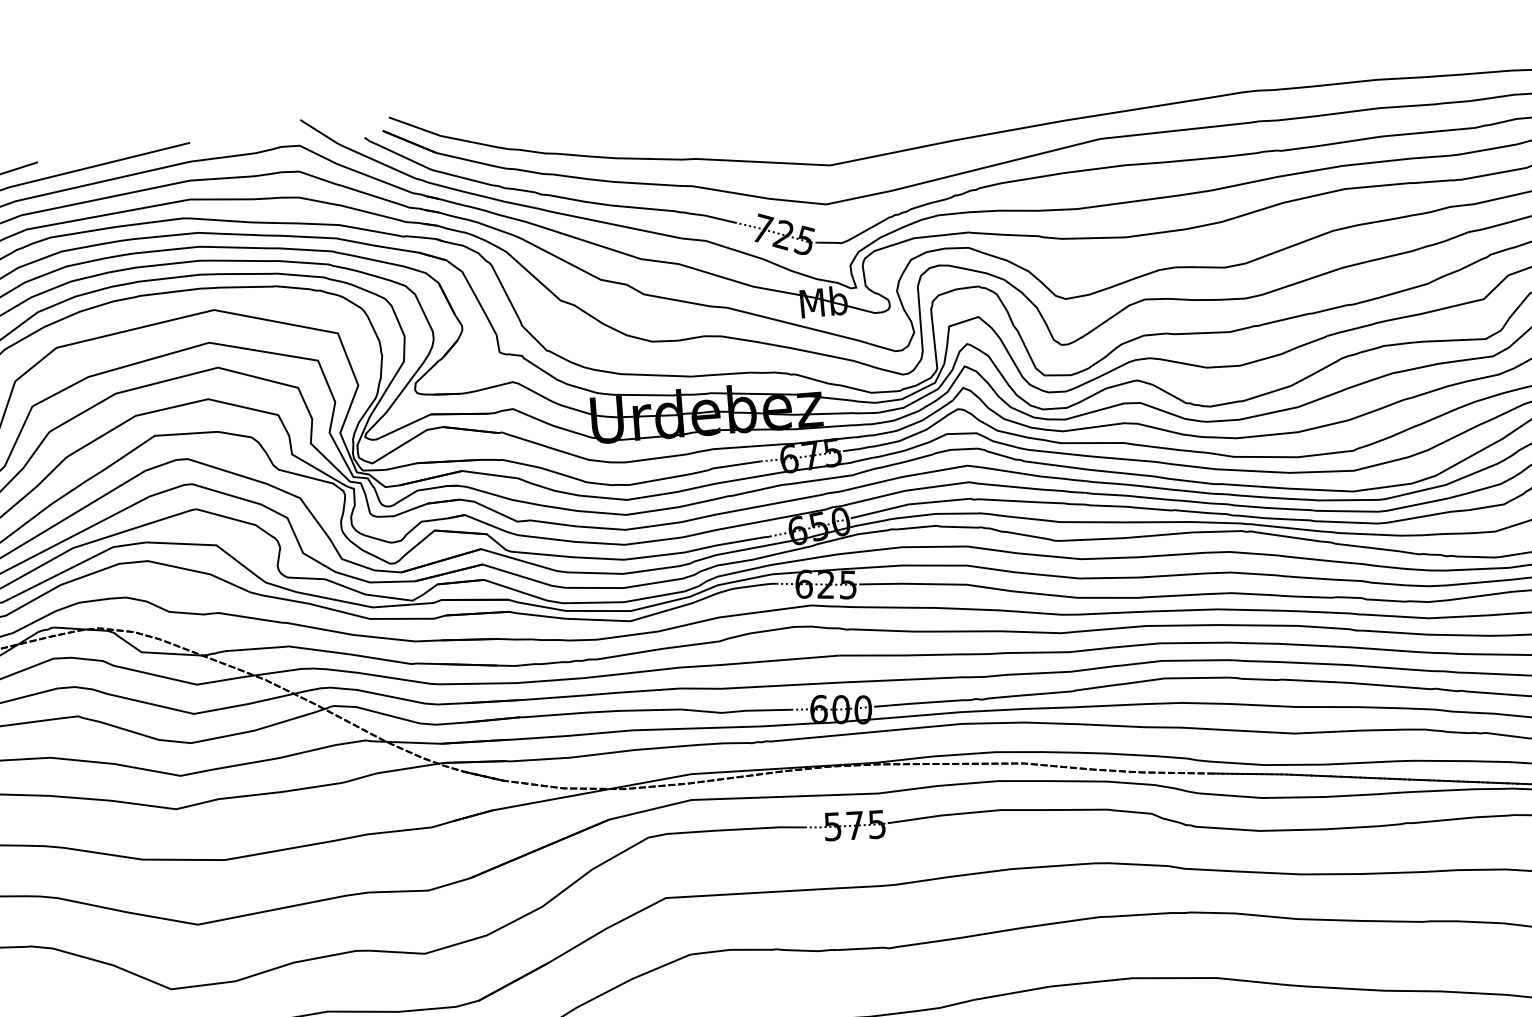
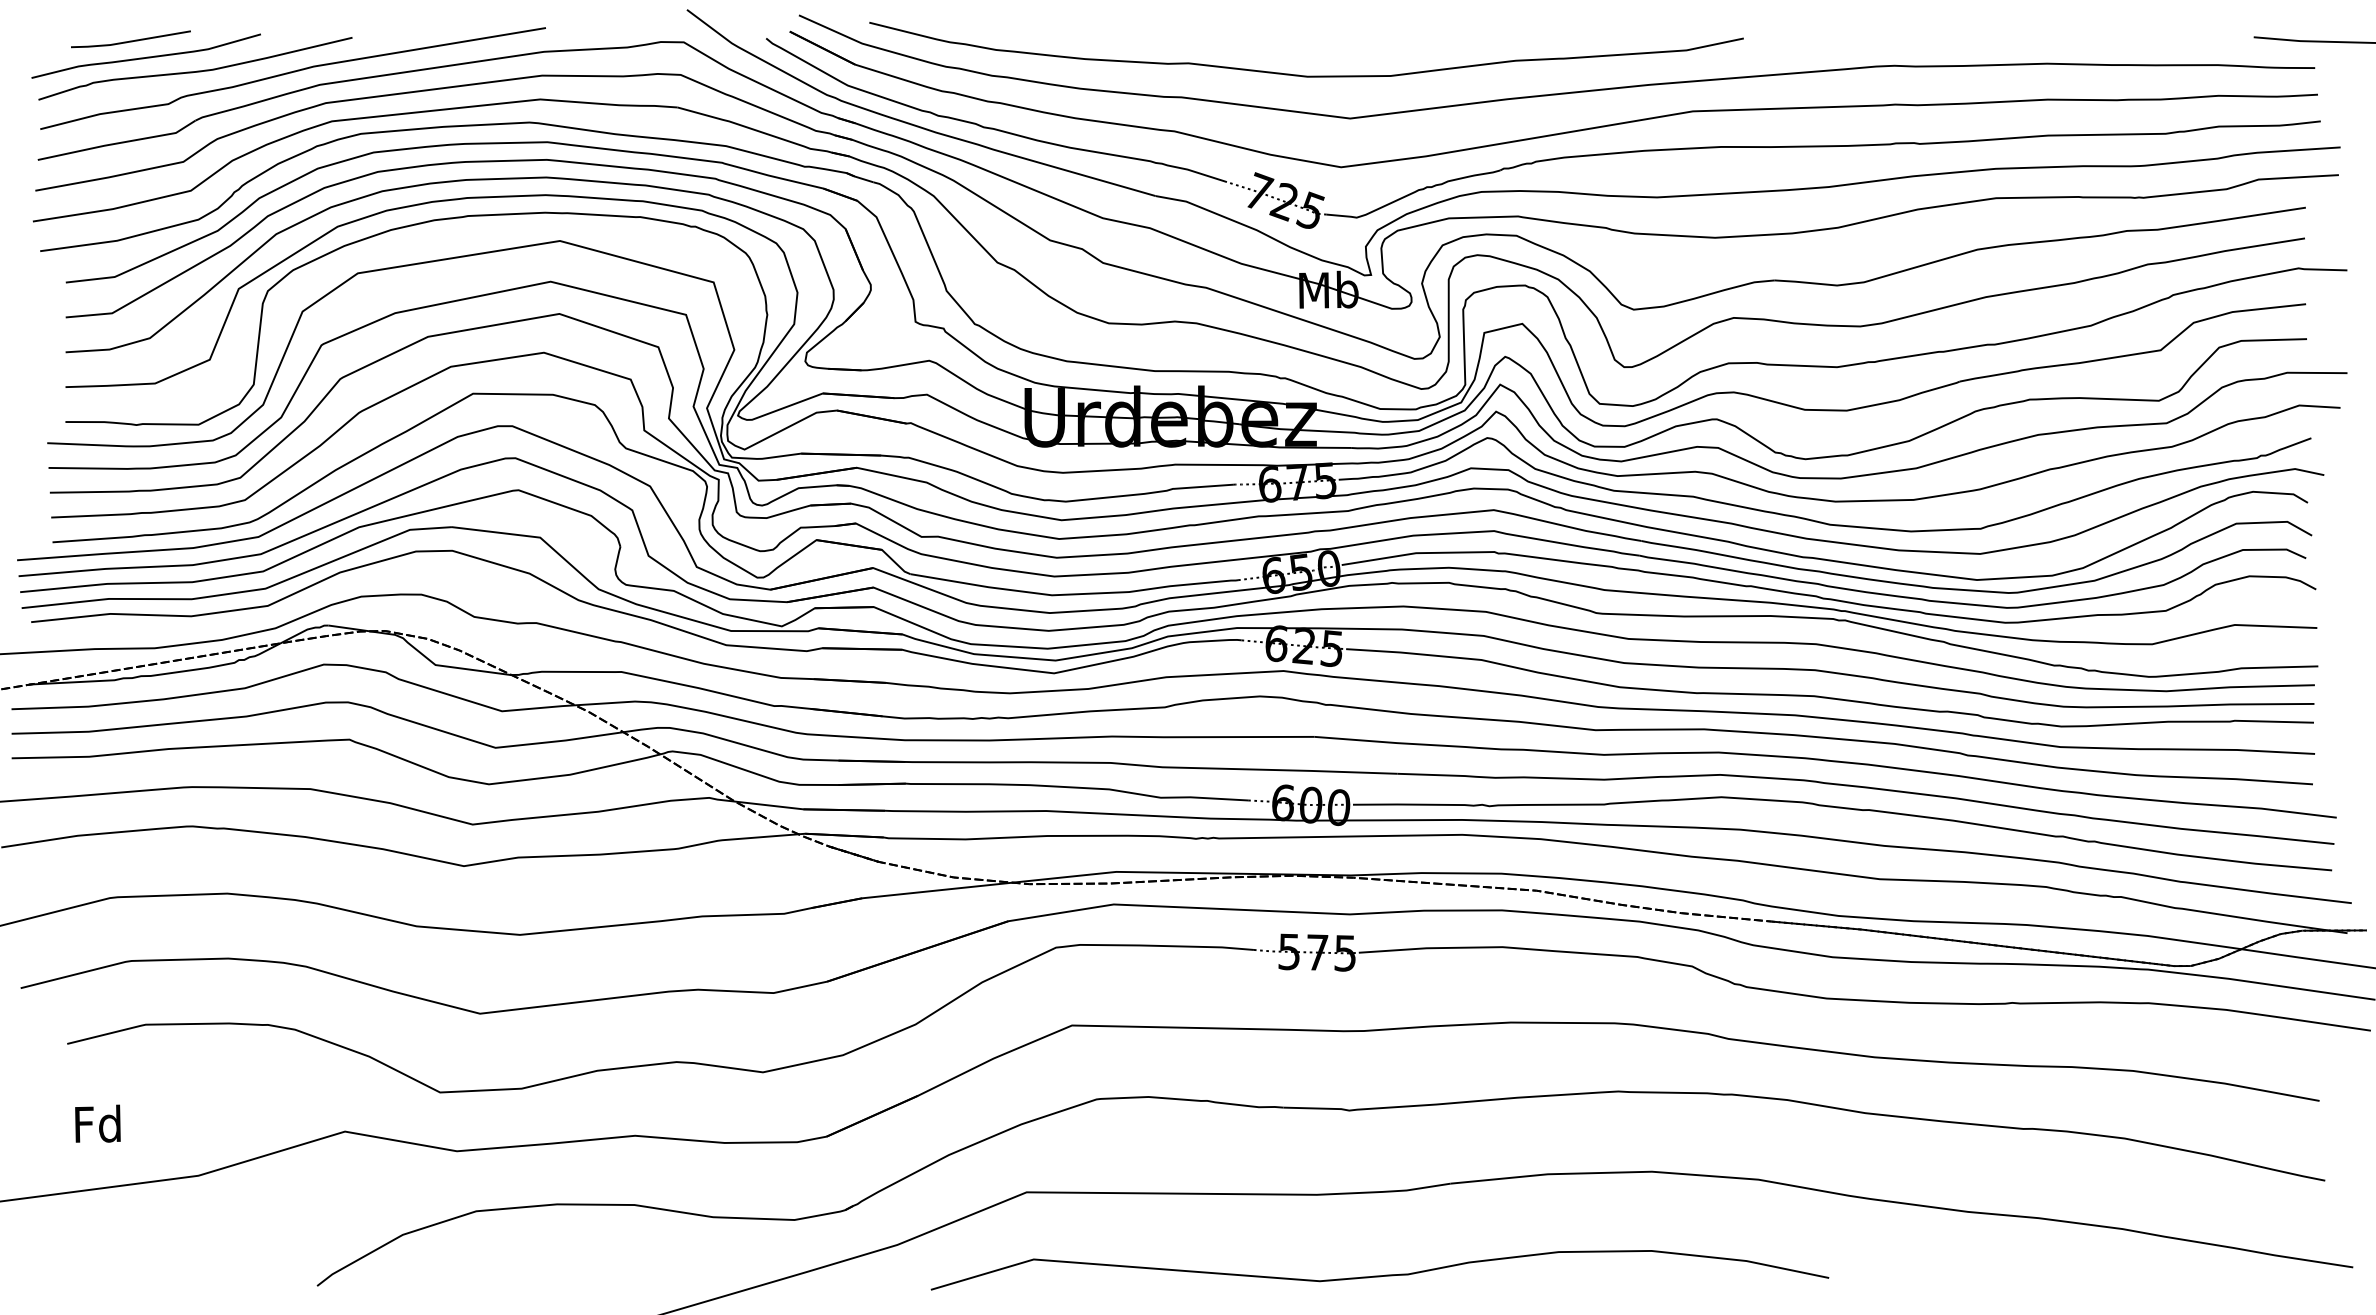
curve: (787, 133) -> (1299, 74), added

